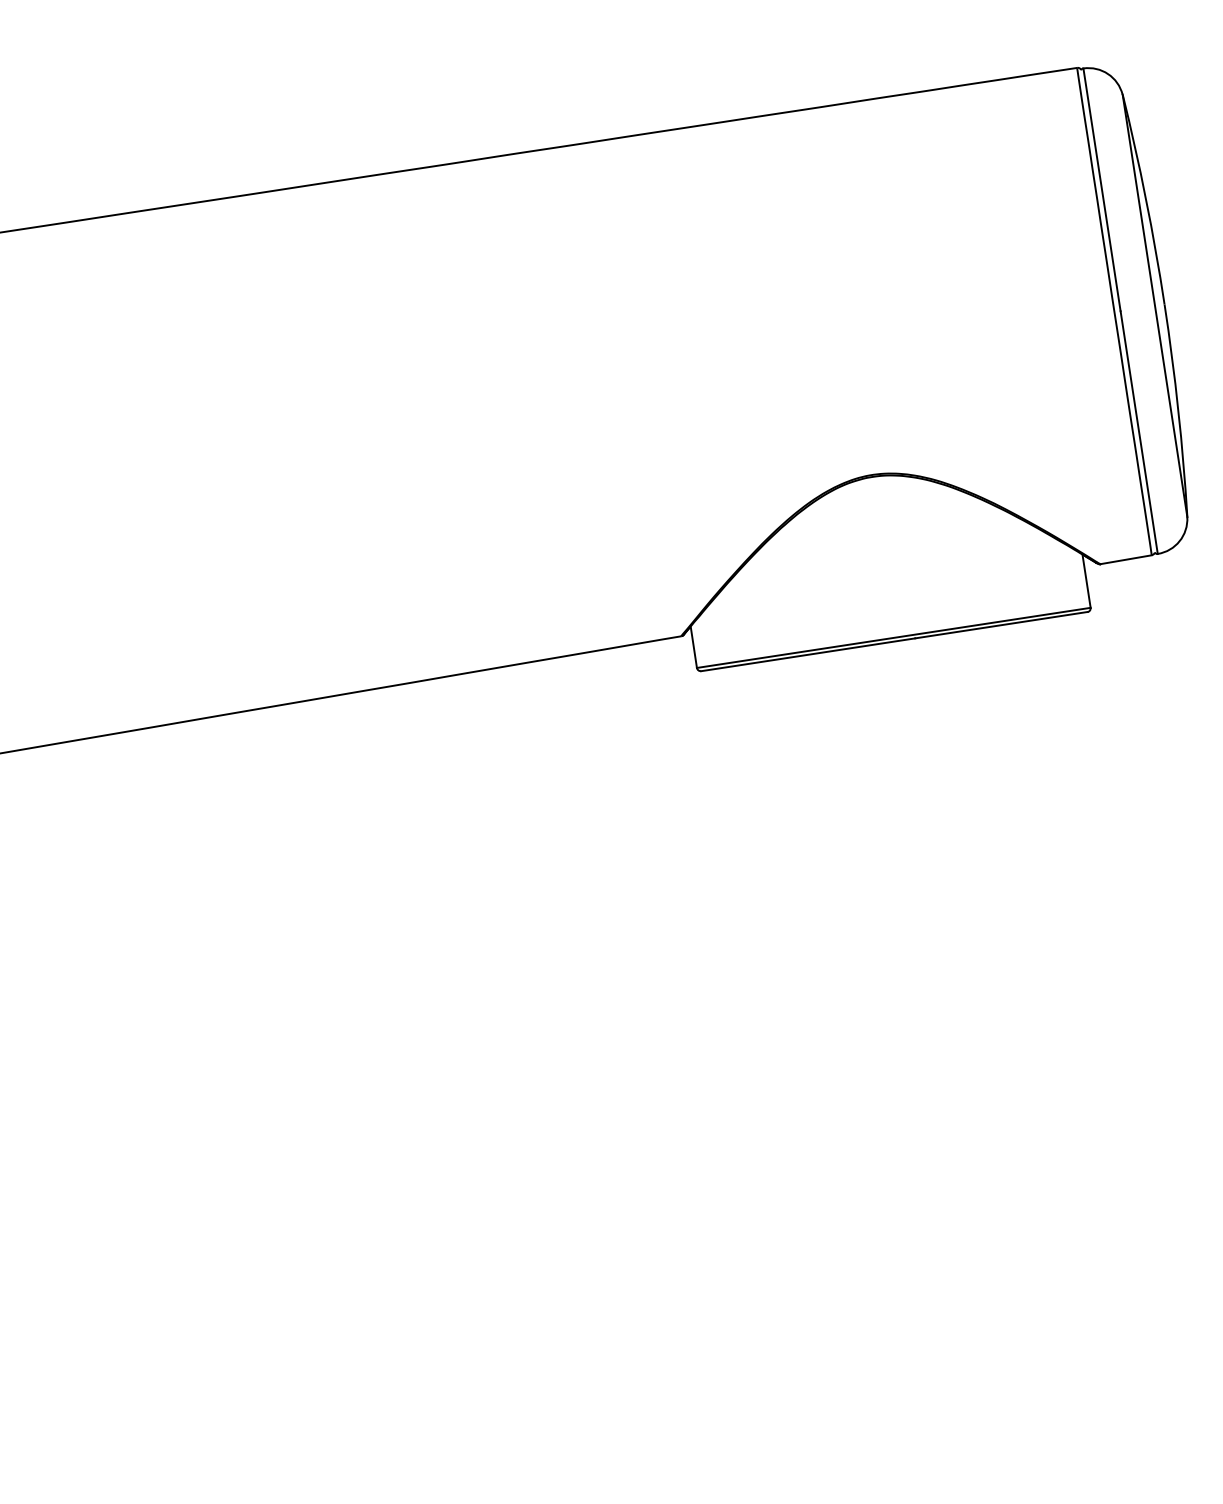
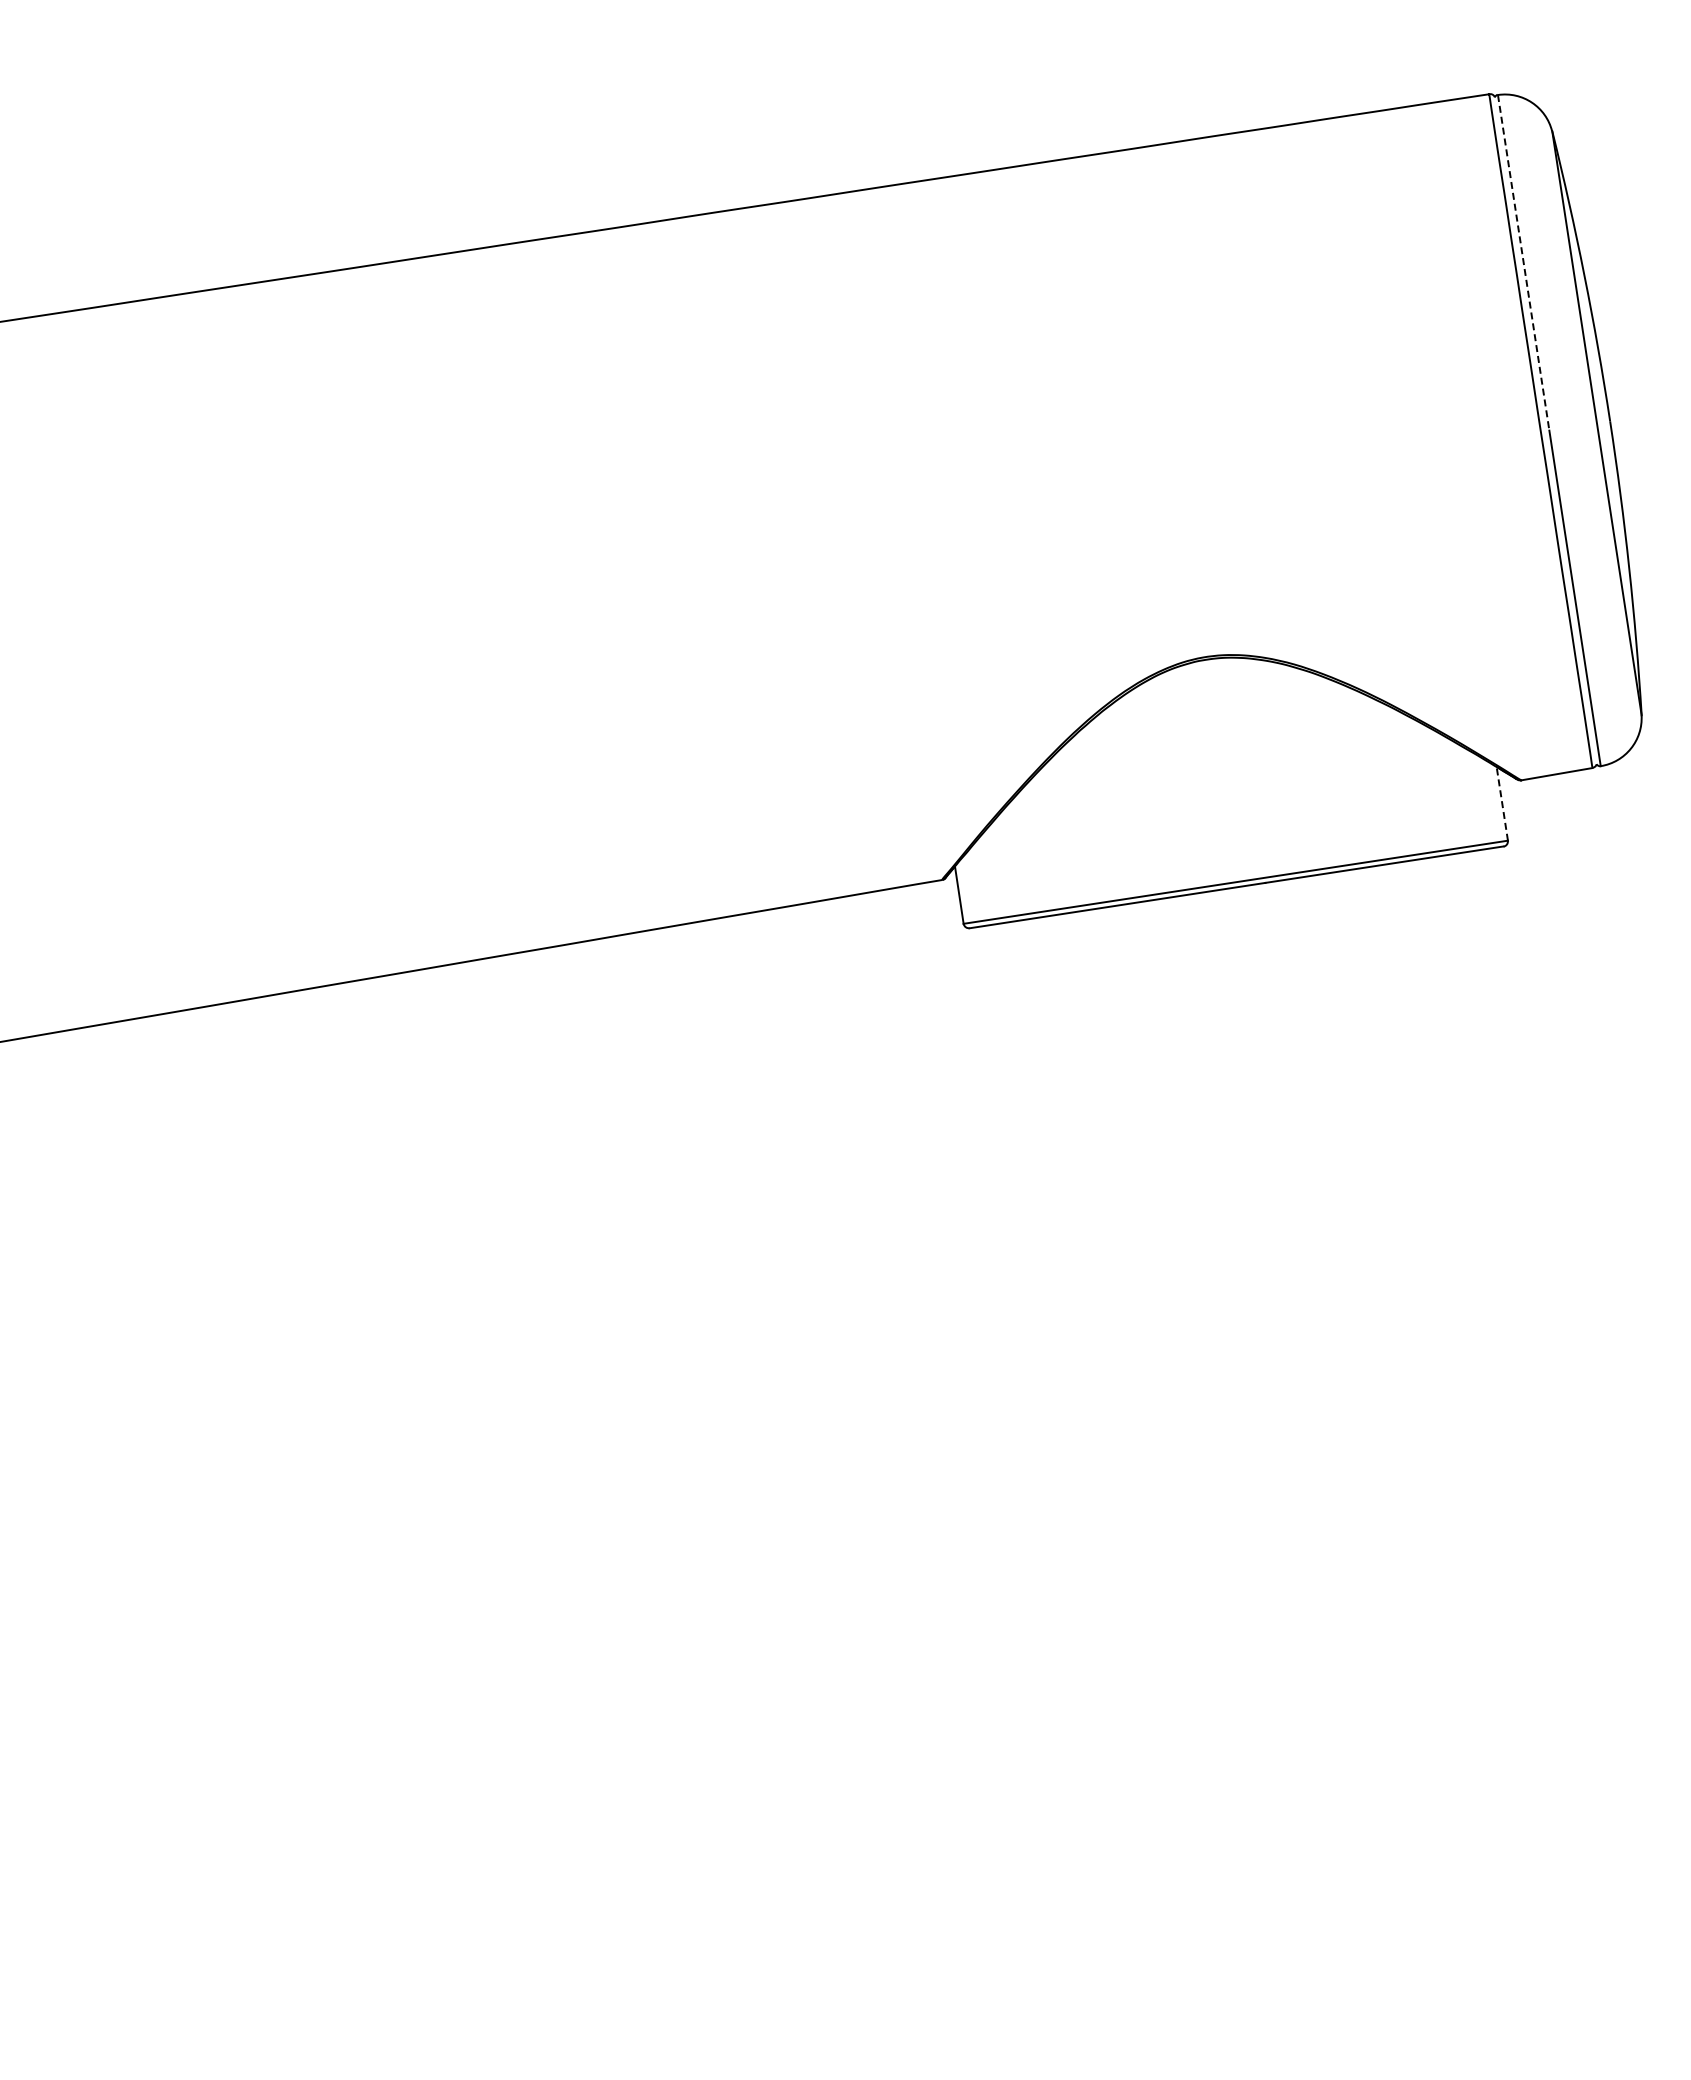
line: (1101, 189) -> (1523, 262), solid -> dashed
line: (1086, 580) -> (1502, 803), solid -> dashed

